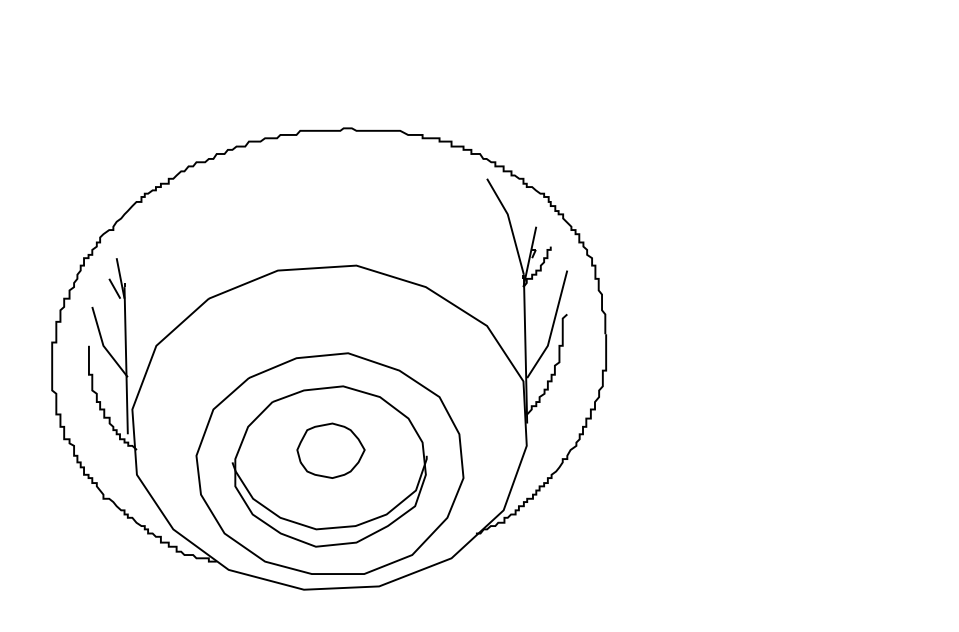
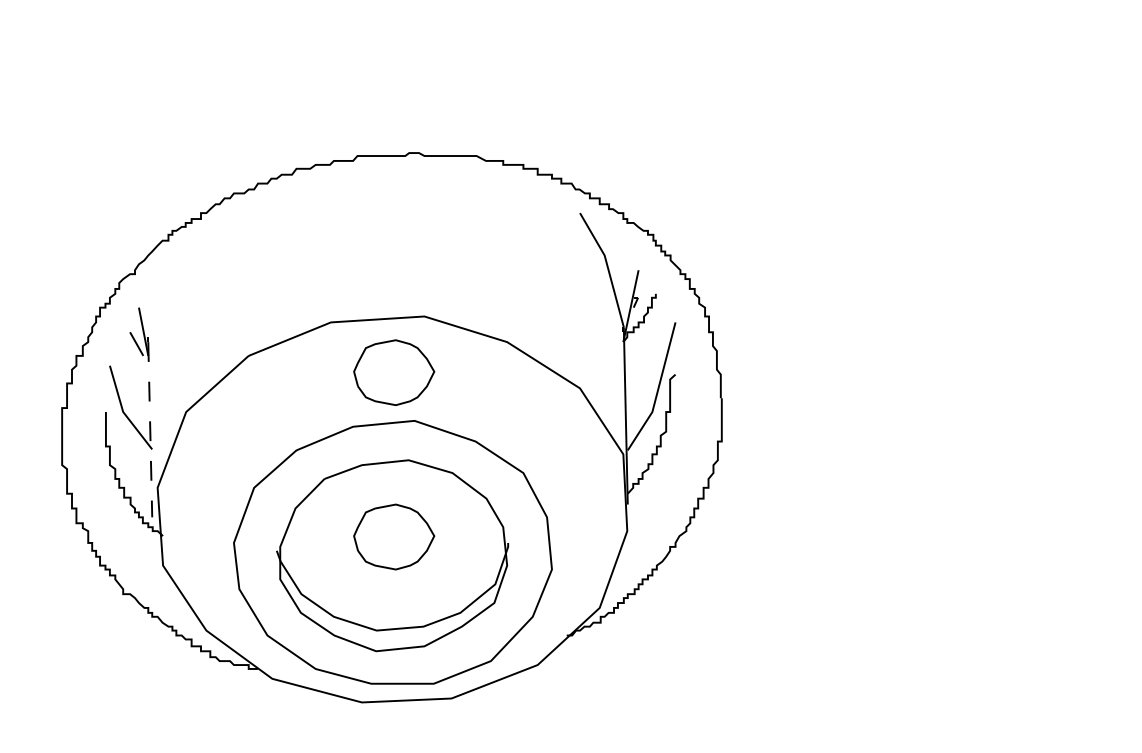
part: (330, 312) -> (393, 372), added
line: (126, 360) -> (150, 429), solid -> dashed

